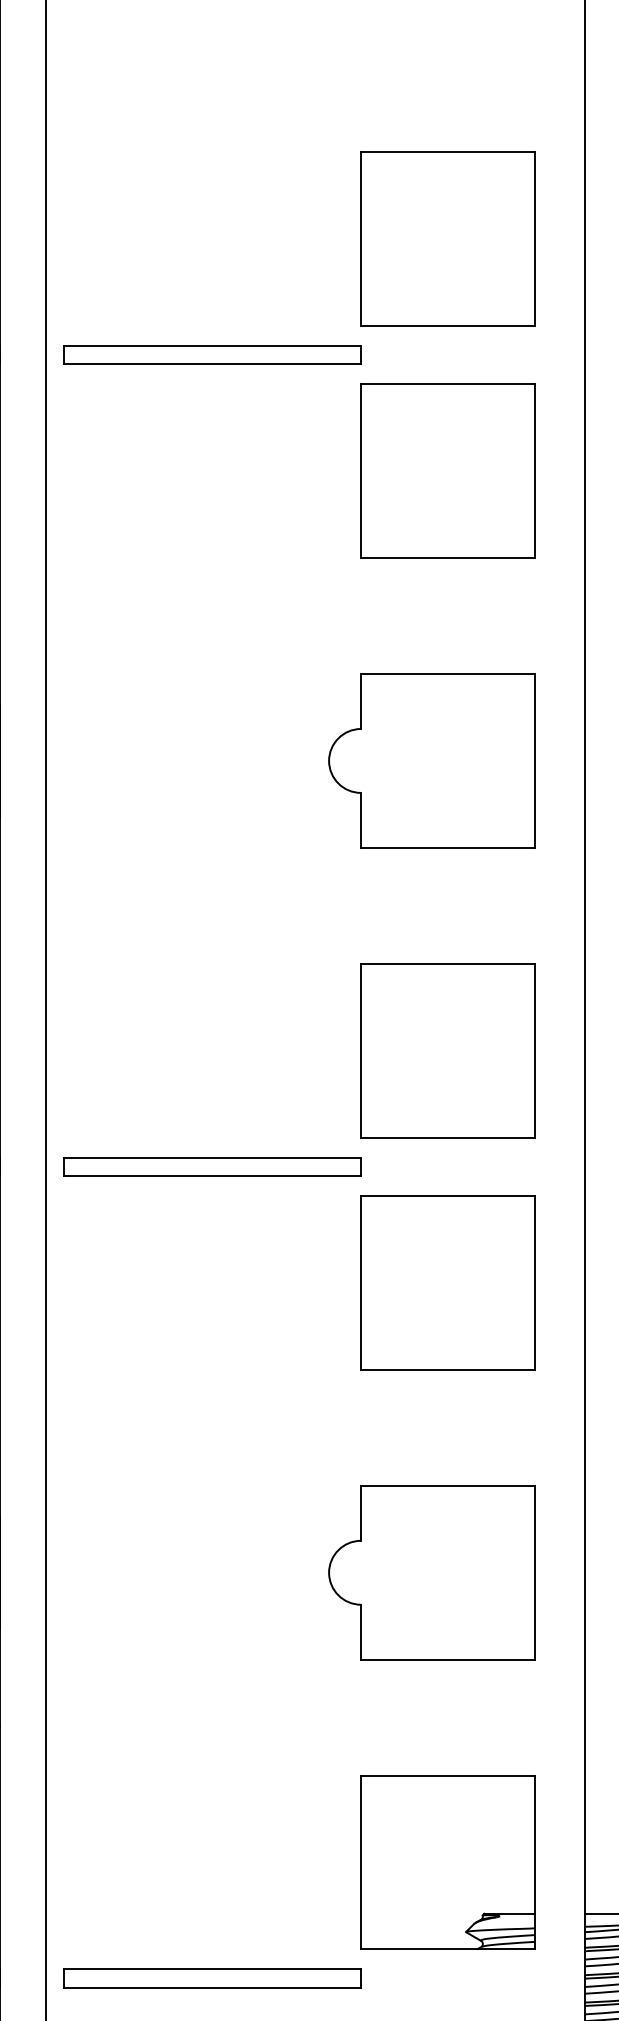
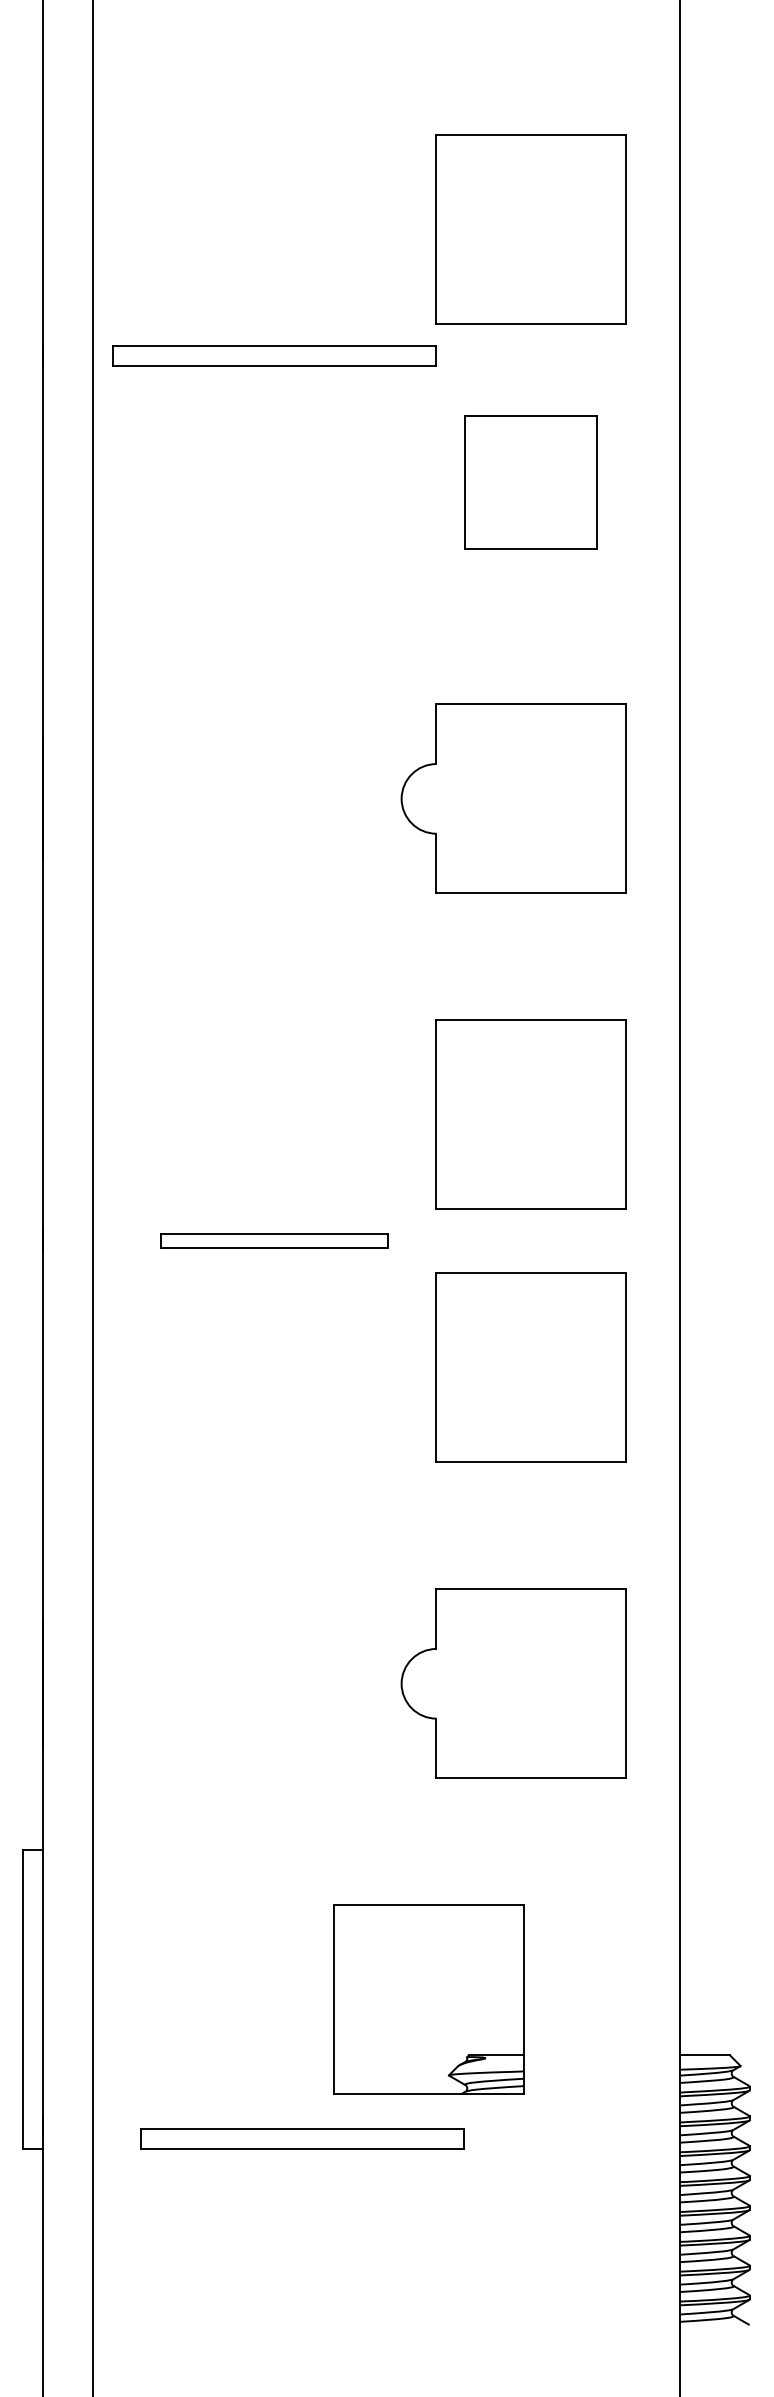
part: (447, 470) -> (530, 482), size x0.7
part: (212, 1166) -> (274, 1240), size x0.7
part: (447, 1862) -> (428, 1999), moved
part: (212, 1977) -> (302, 2138), moved

